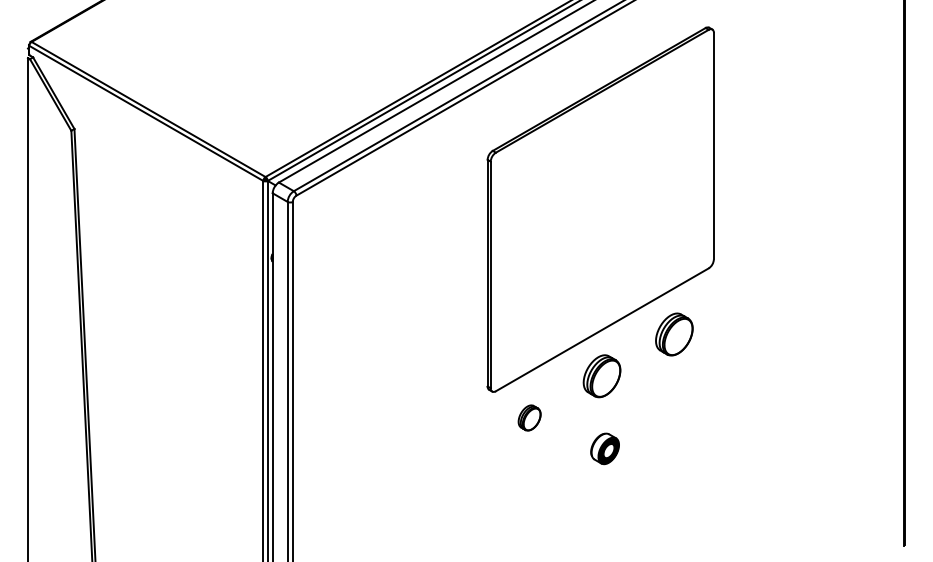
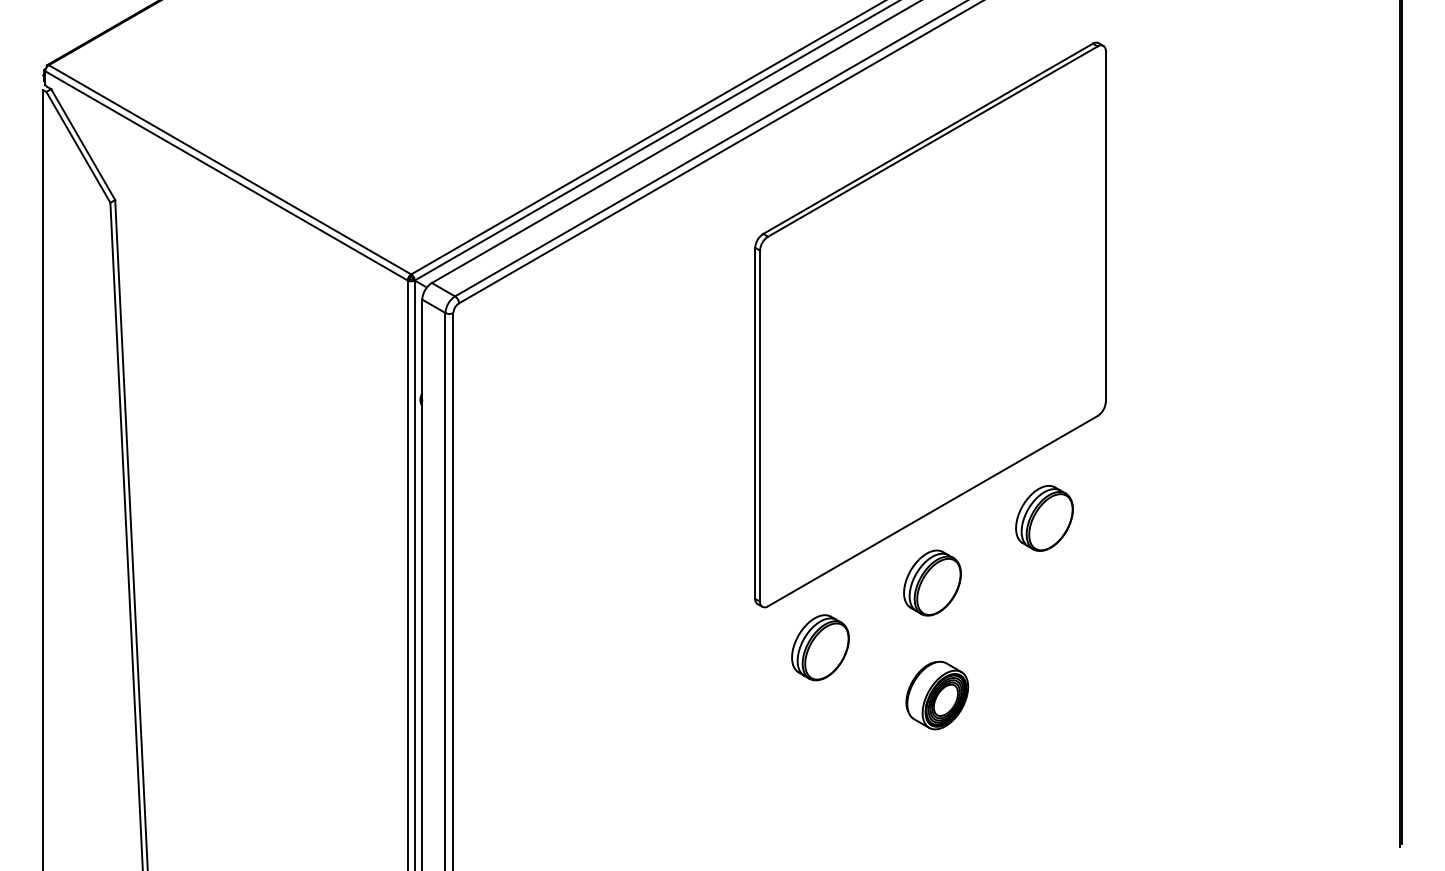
part: (529, 417) -> (820, 646), size x1.67
part: (604, 448) -> (936, 694), size x1.43

